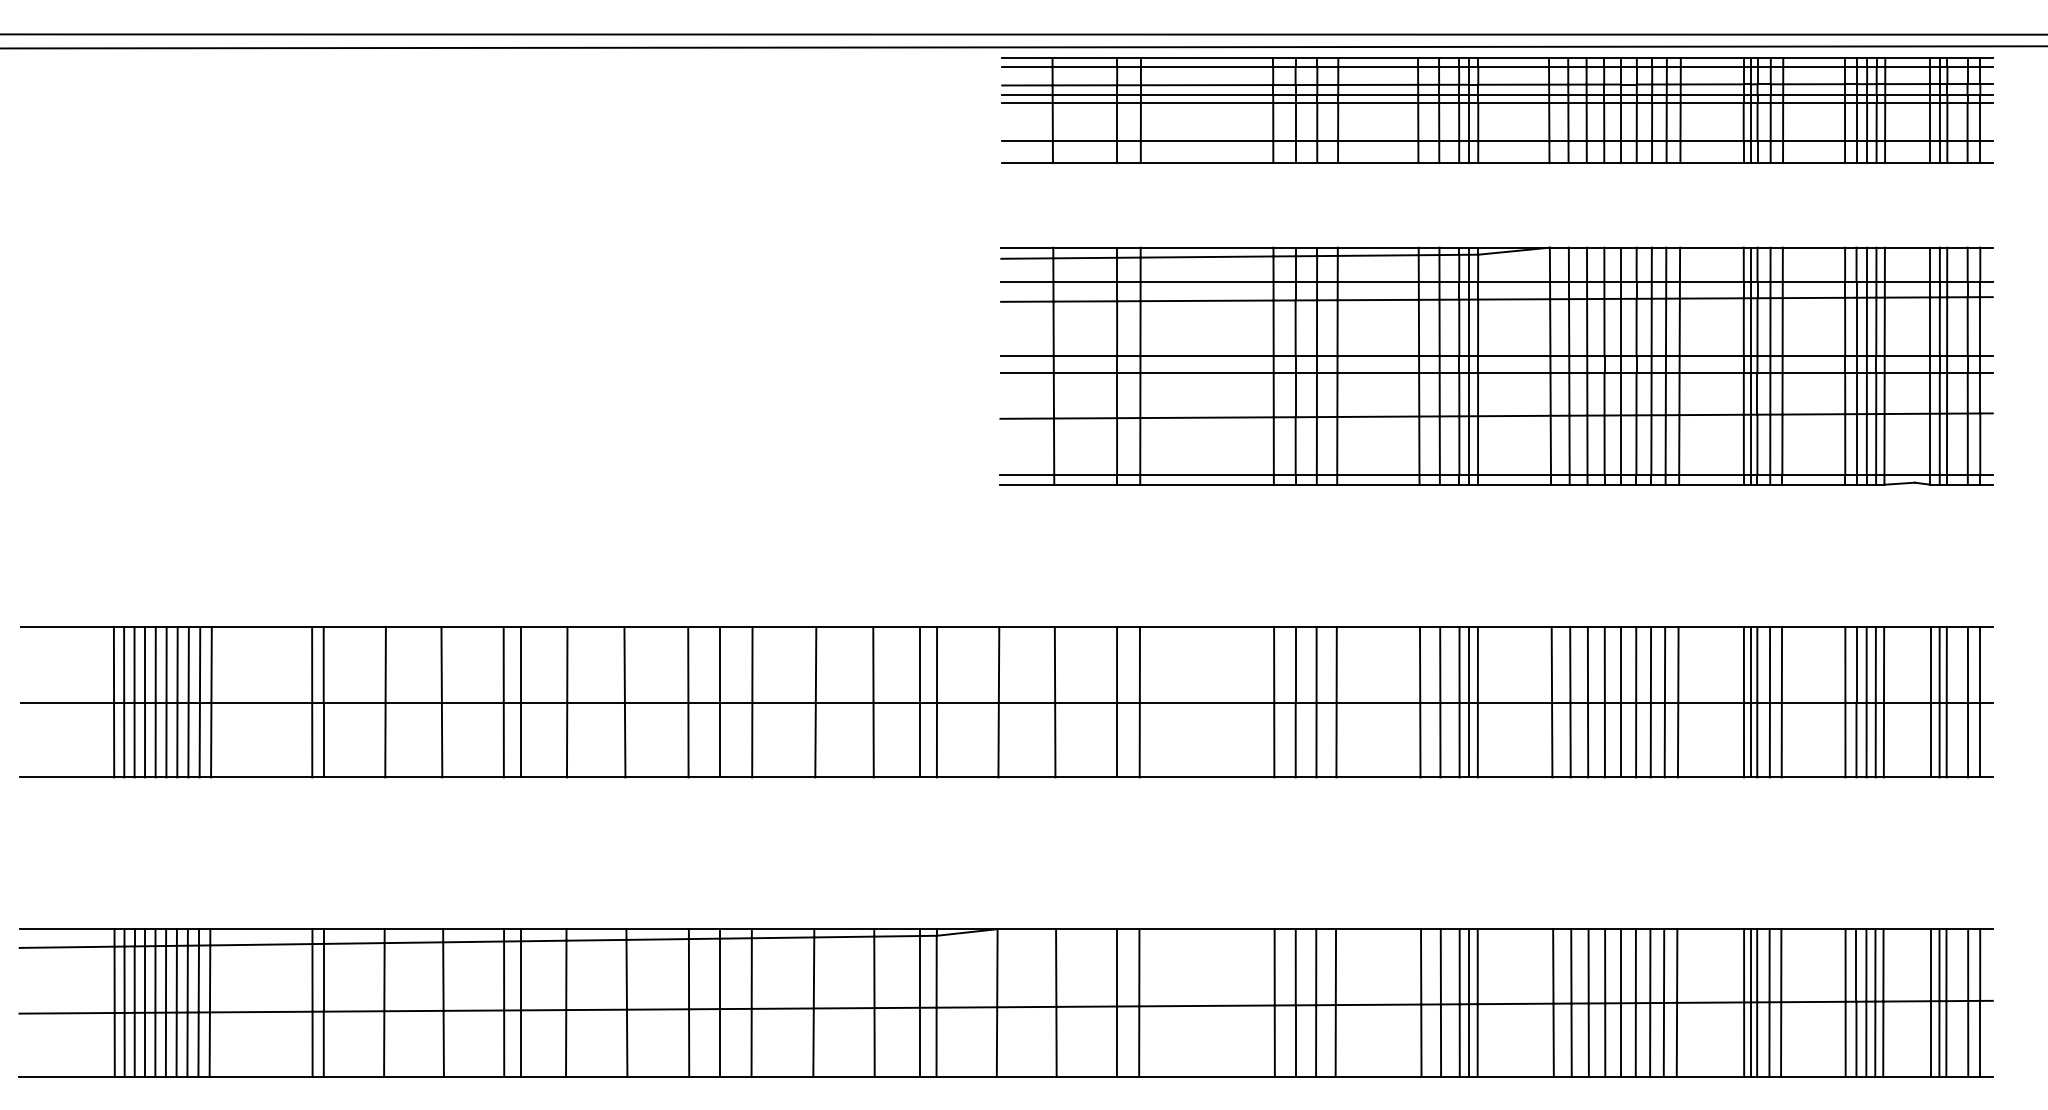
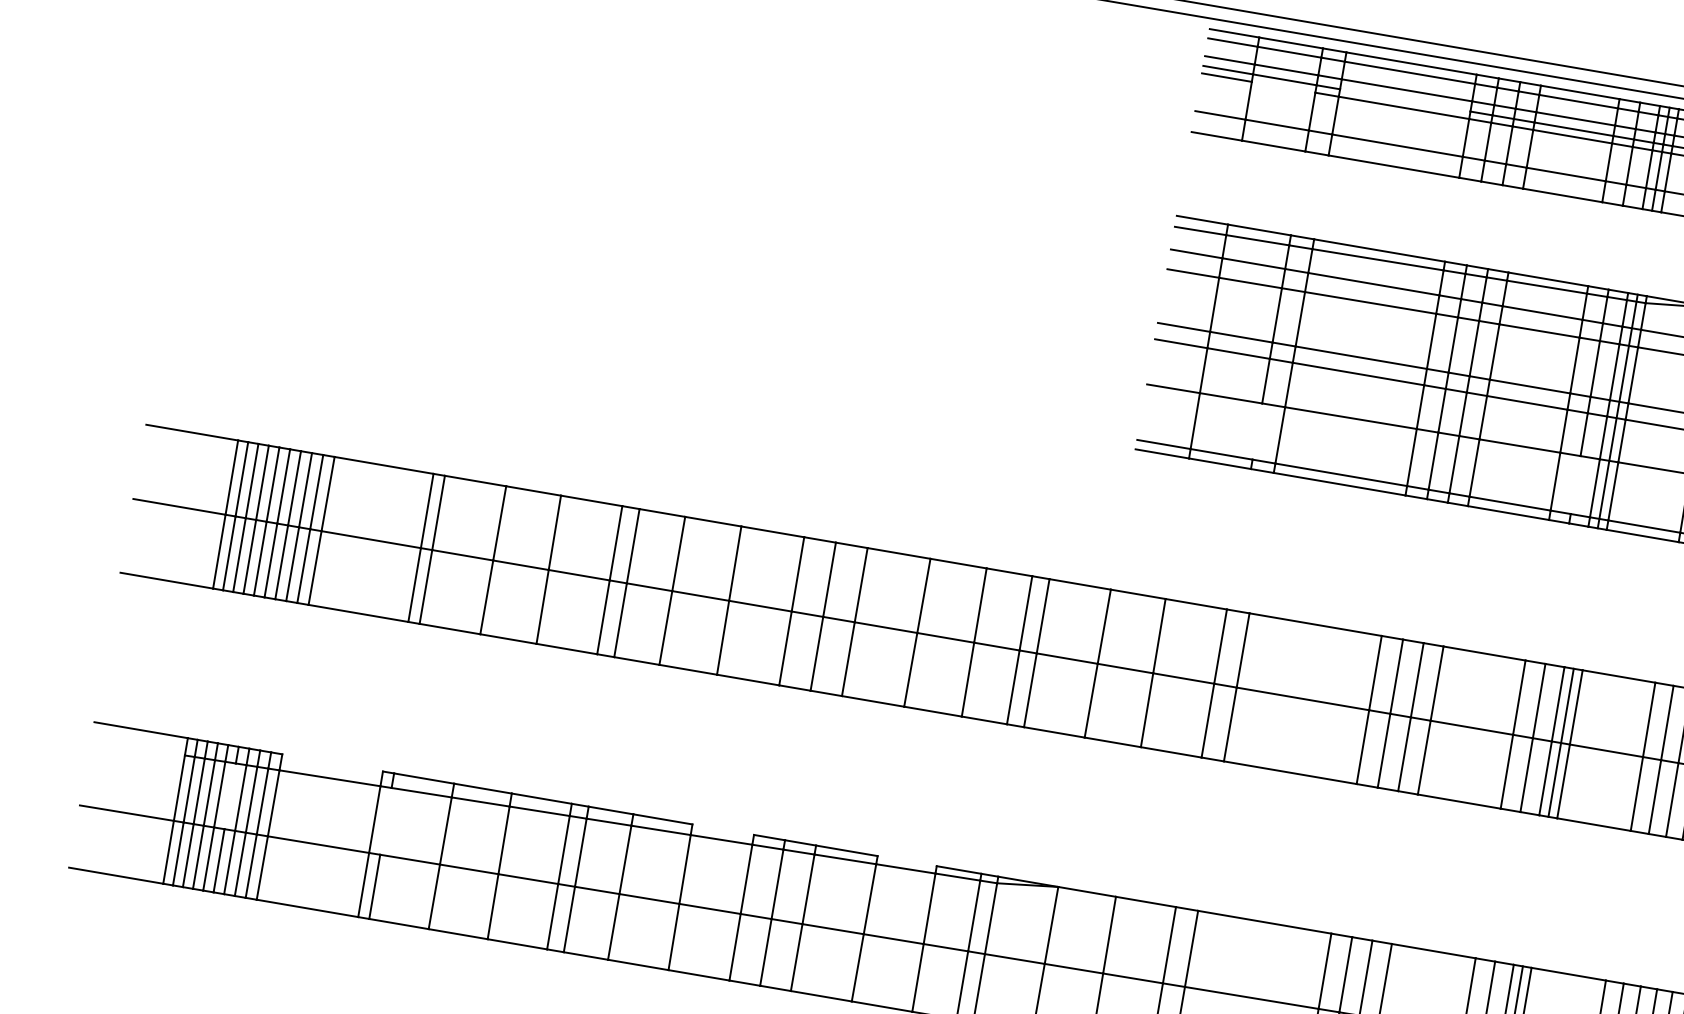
line: (1206, 95) -> (1404, 100), removed
line: (1084, 102) -> (1283, 86), removed
line: (1439, 445) -> (1575, 484), removed
line: (1117, 446) -> (1257, 431), removed
line: (261, 929) -> (332, 763), removed
line: (657, 929) -> (723, 830), removed
line: (844, 929) -> (907, 861), removed
line: (66, 946) -> (137, 747), removed
line: (323, 977) -> (385, 821), removed
line: (166, 978) -> (230, 795), removed

